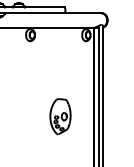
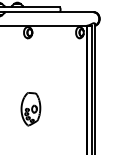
part: (60, 116) -> (30, 109), moved

